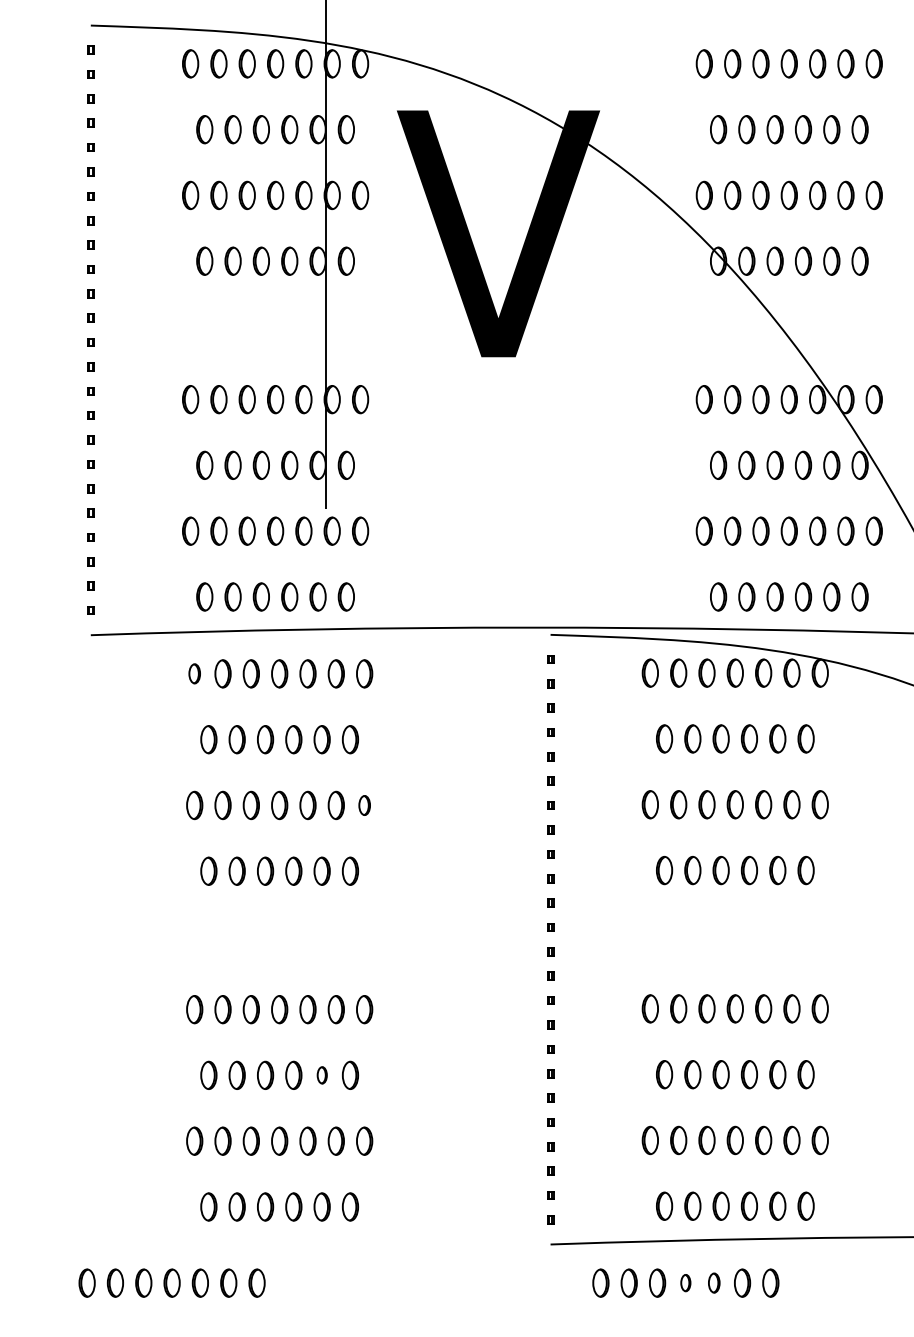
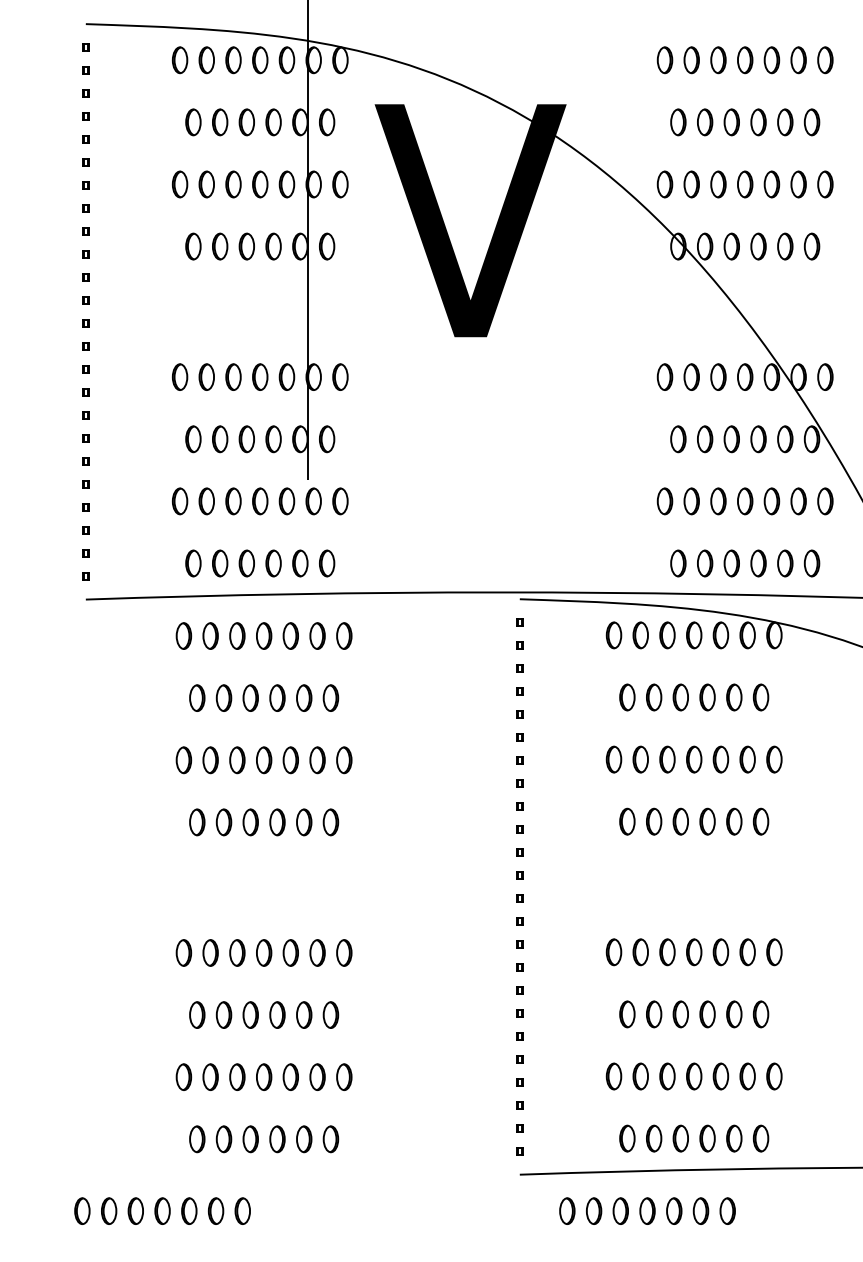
part: (194, 673) -> (183, 635), size x1.43
part: (364, 805) -> (344, 760), size x1.43
part: (322, 1074) -> (304, 1014), size x1.67
part: (685, 1282) -> (647, 1210), size x1.67
part: (714, 1282) -> (674, 1210), size x1.43

